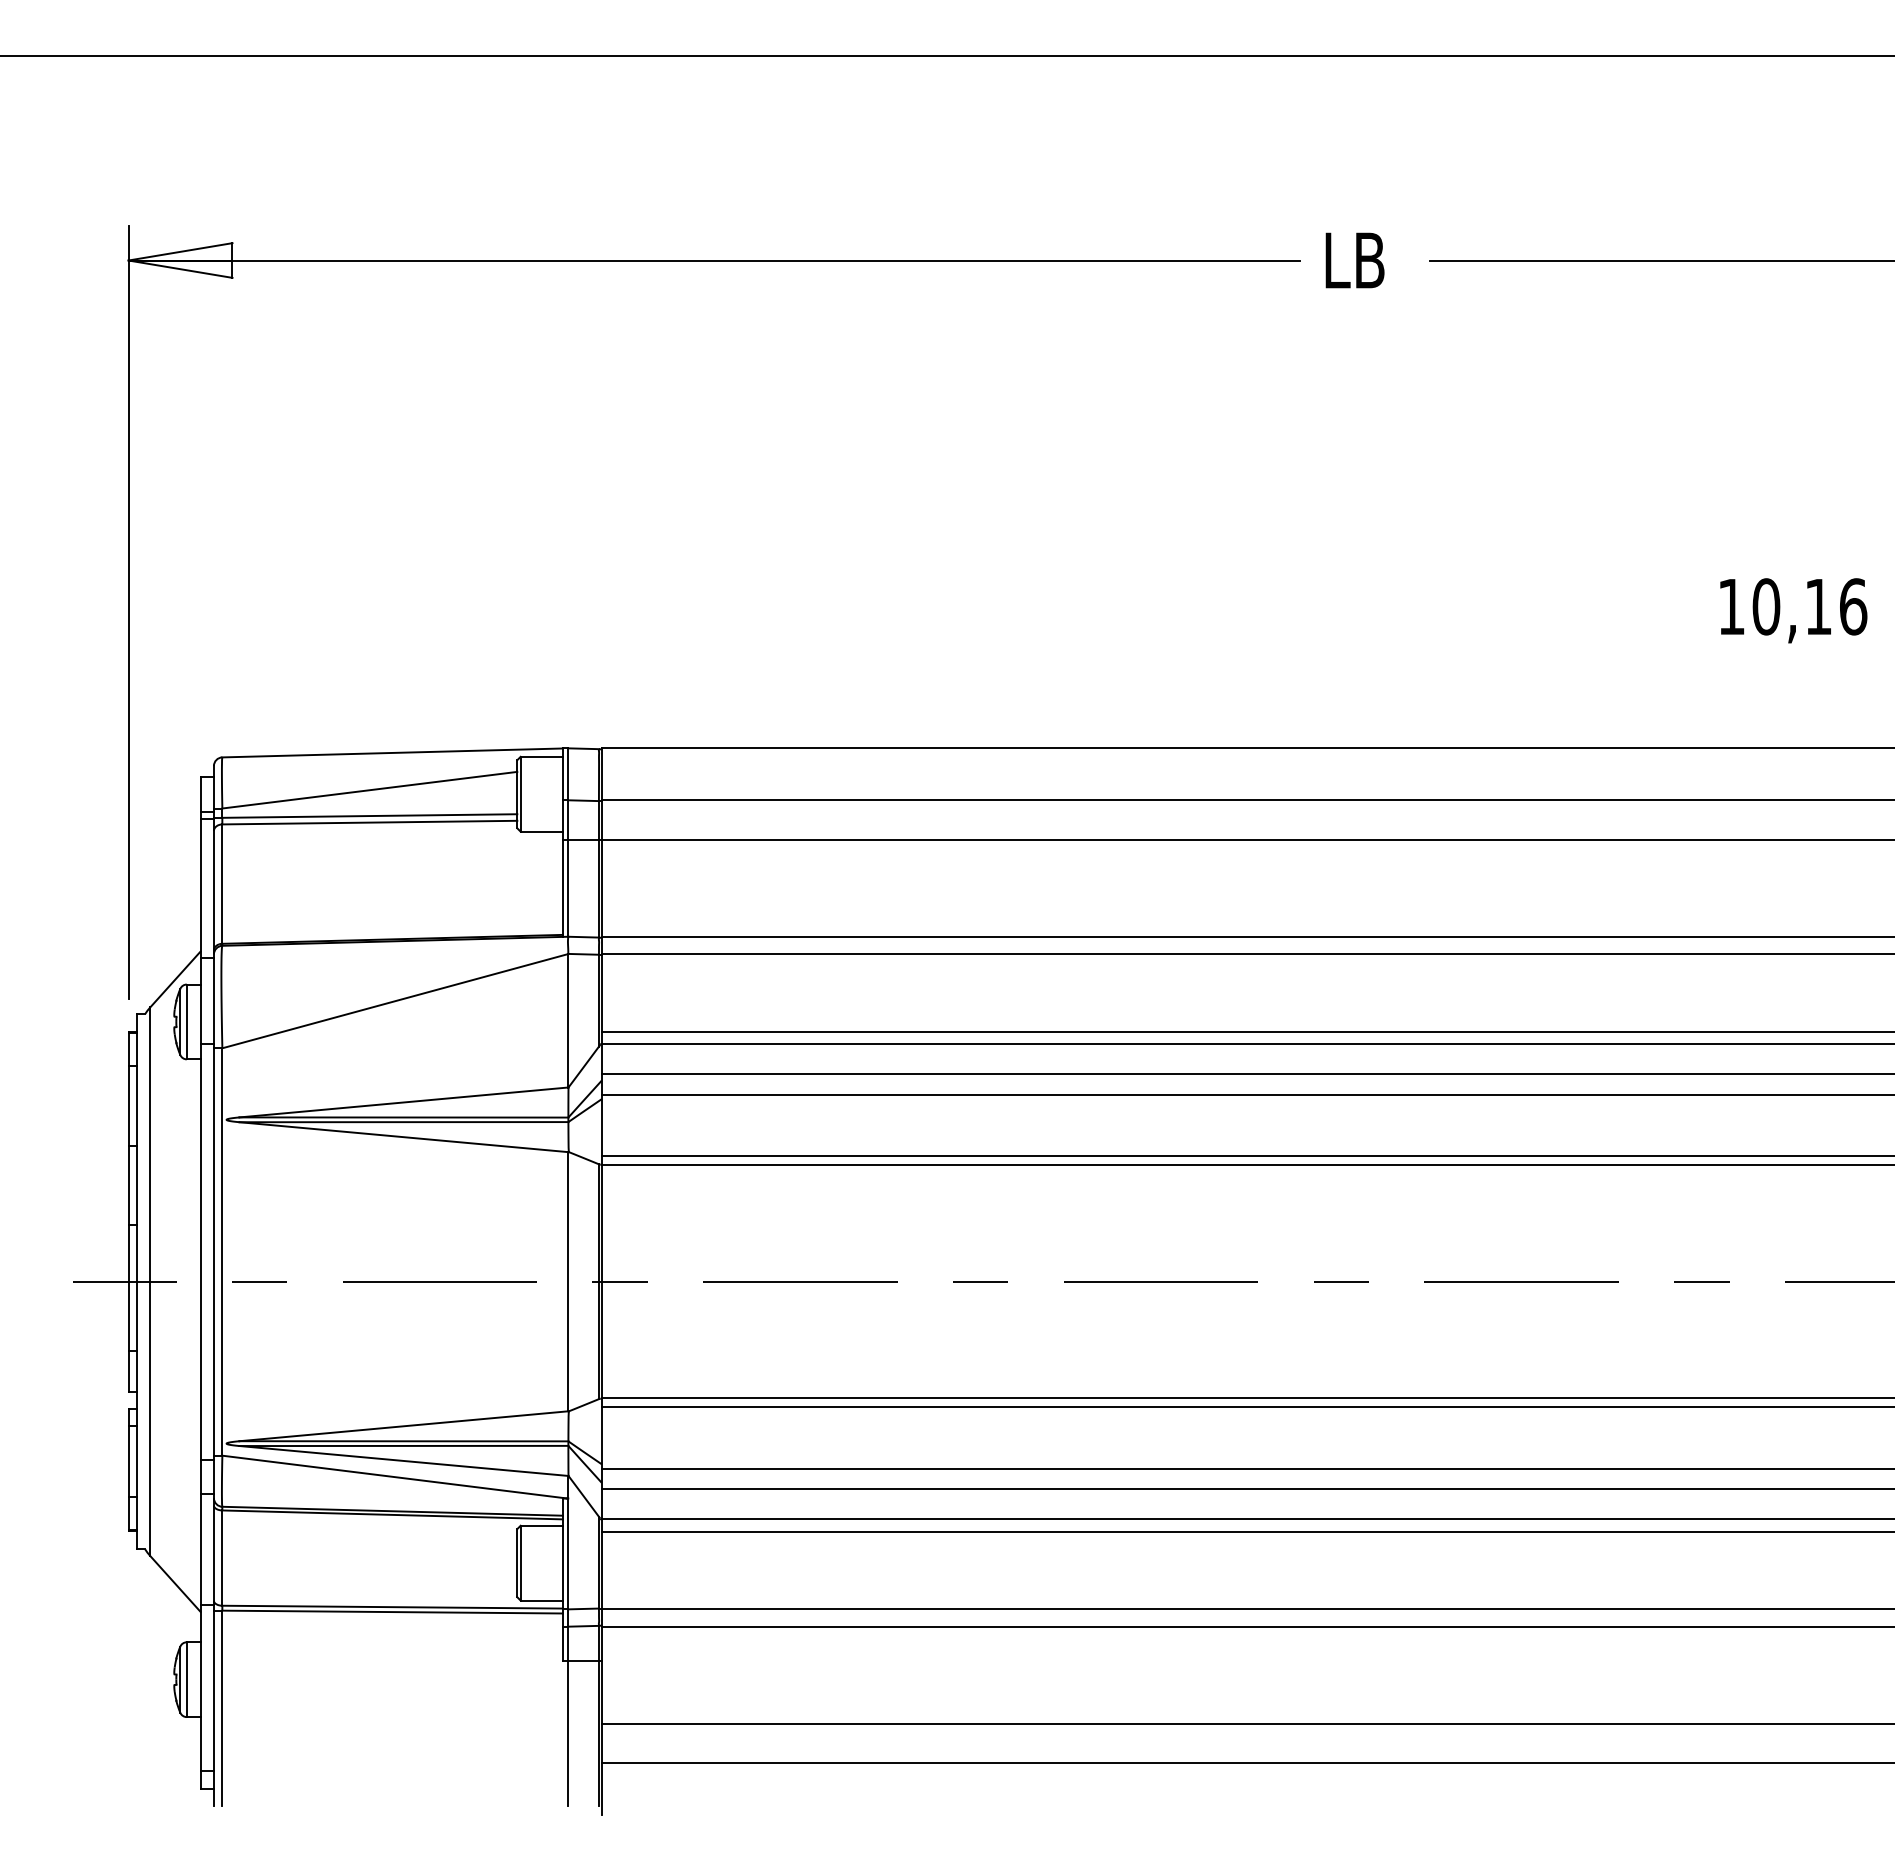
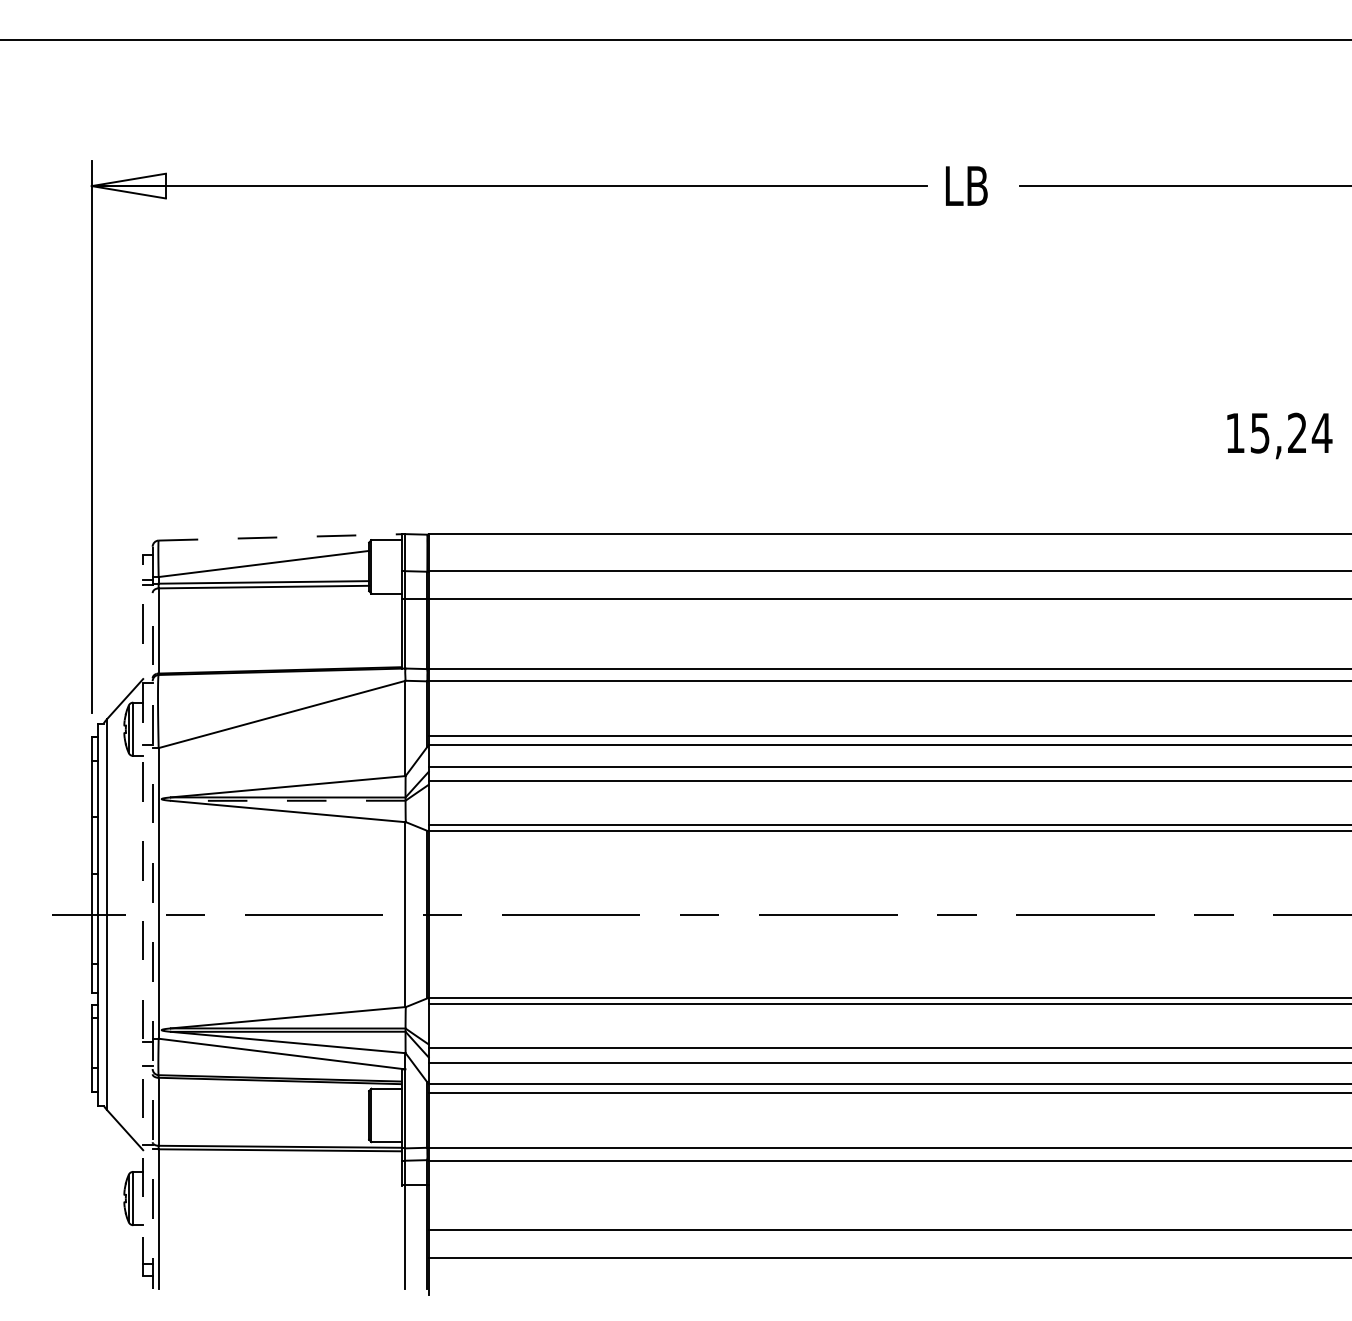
text: (1809, 606) -> (1290, 432), 10,16 -> 15,24
line: (393, 752) -> (280, 537), solid -> dashed
line: (403, 1122) -> (287, 801), solid -> dashed
line: (200, 1283) -> (143, 915), solid -> dashed
line: (213, 1286) -> (152, 918), solid -> dashed

